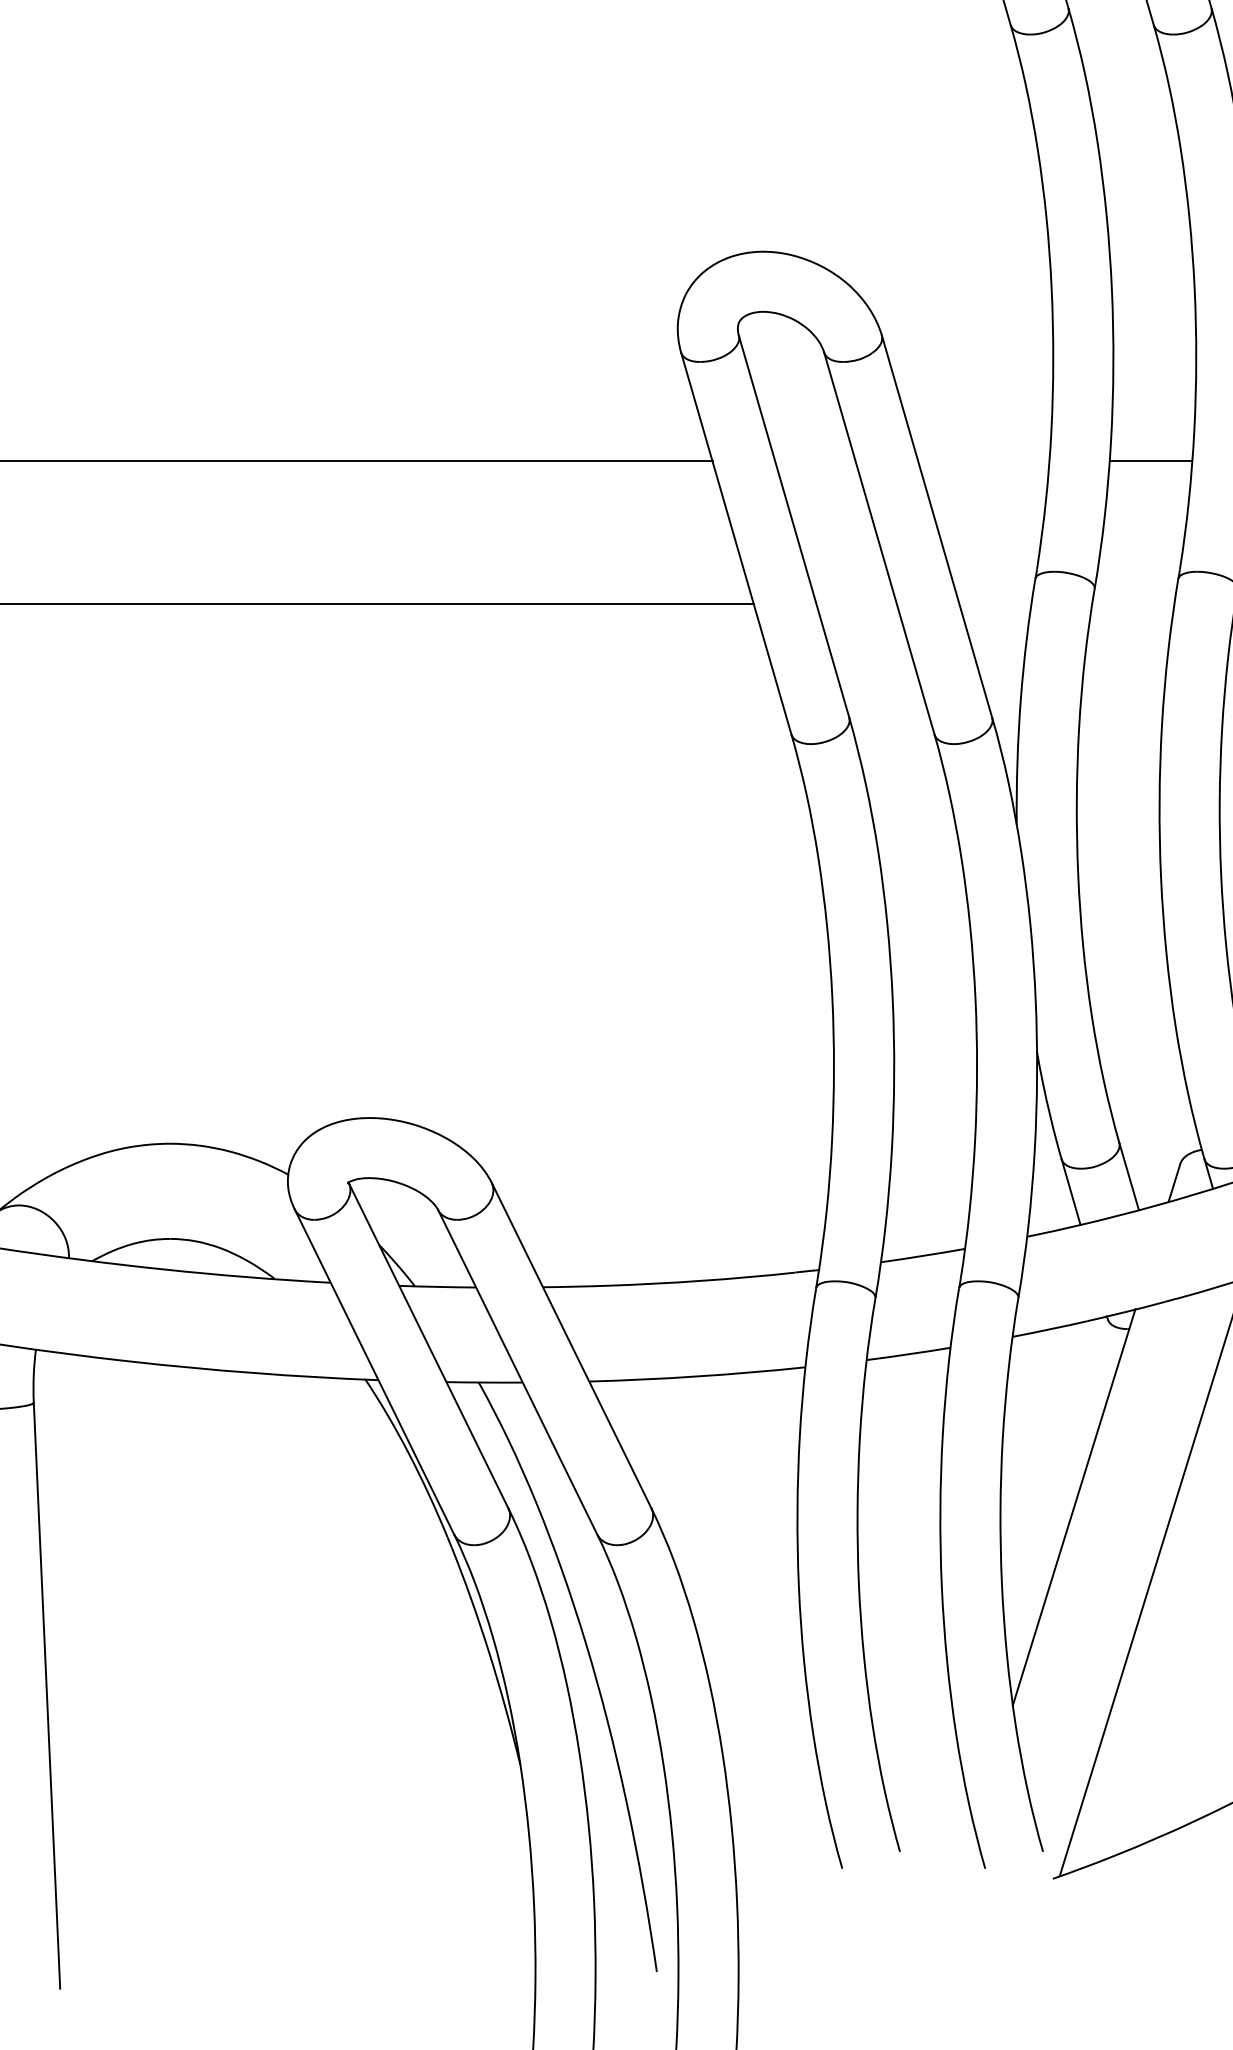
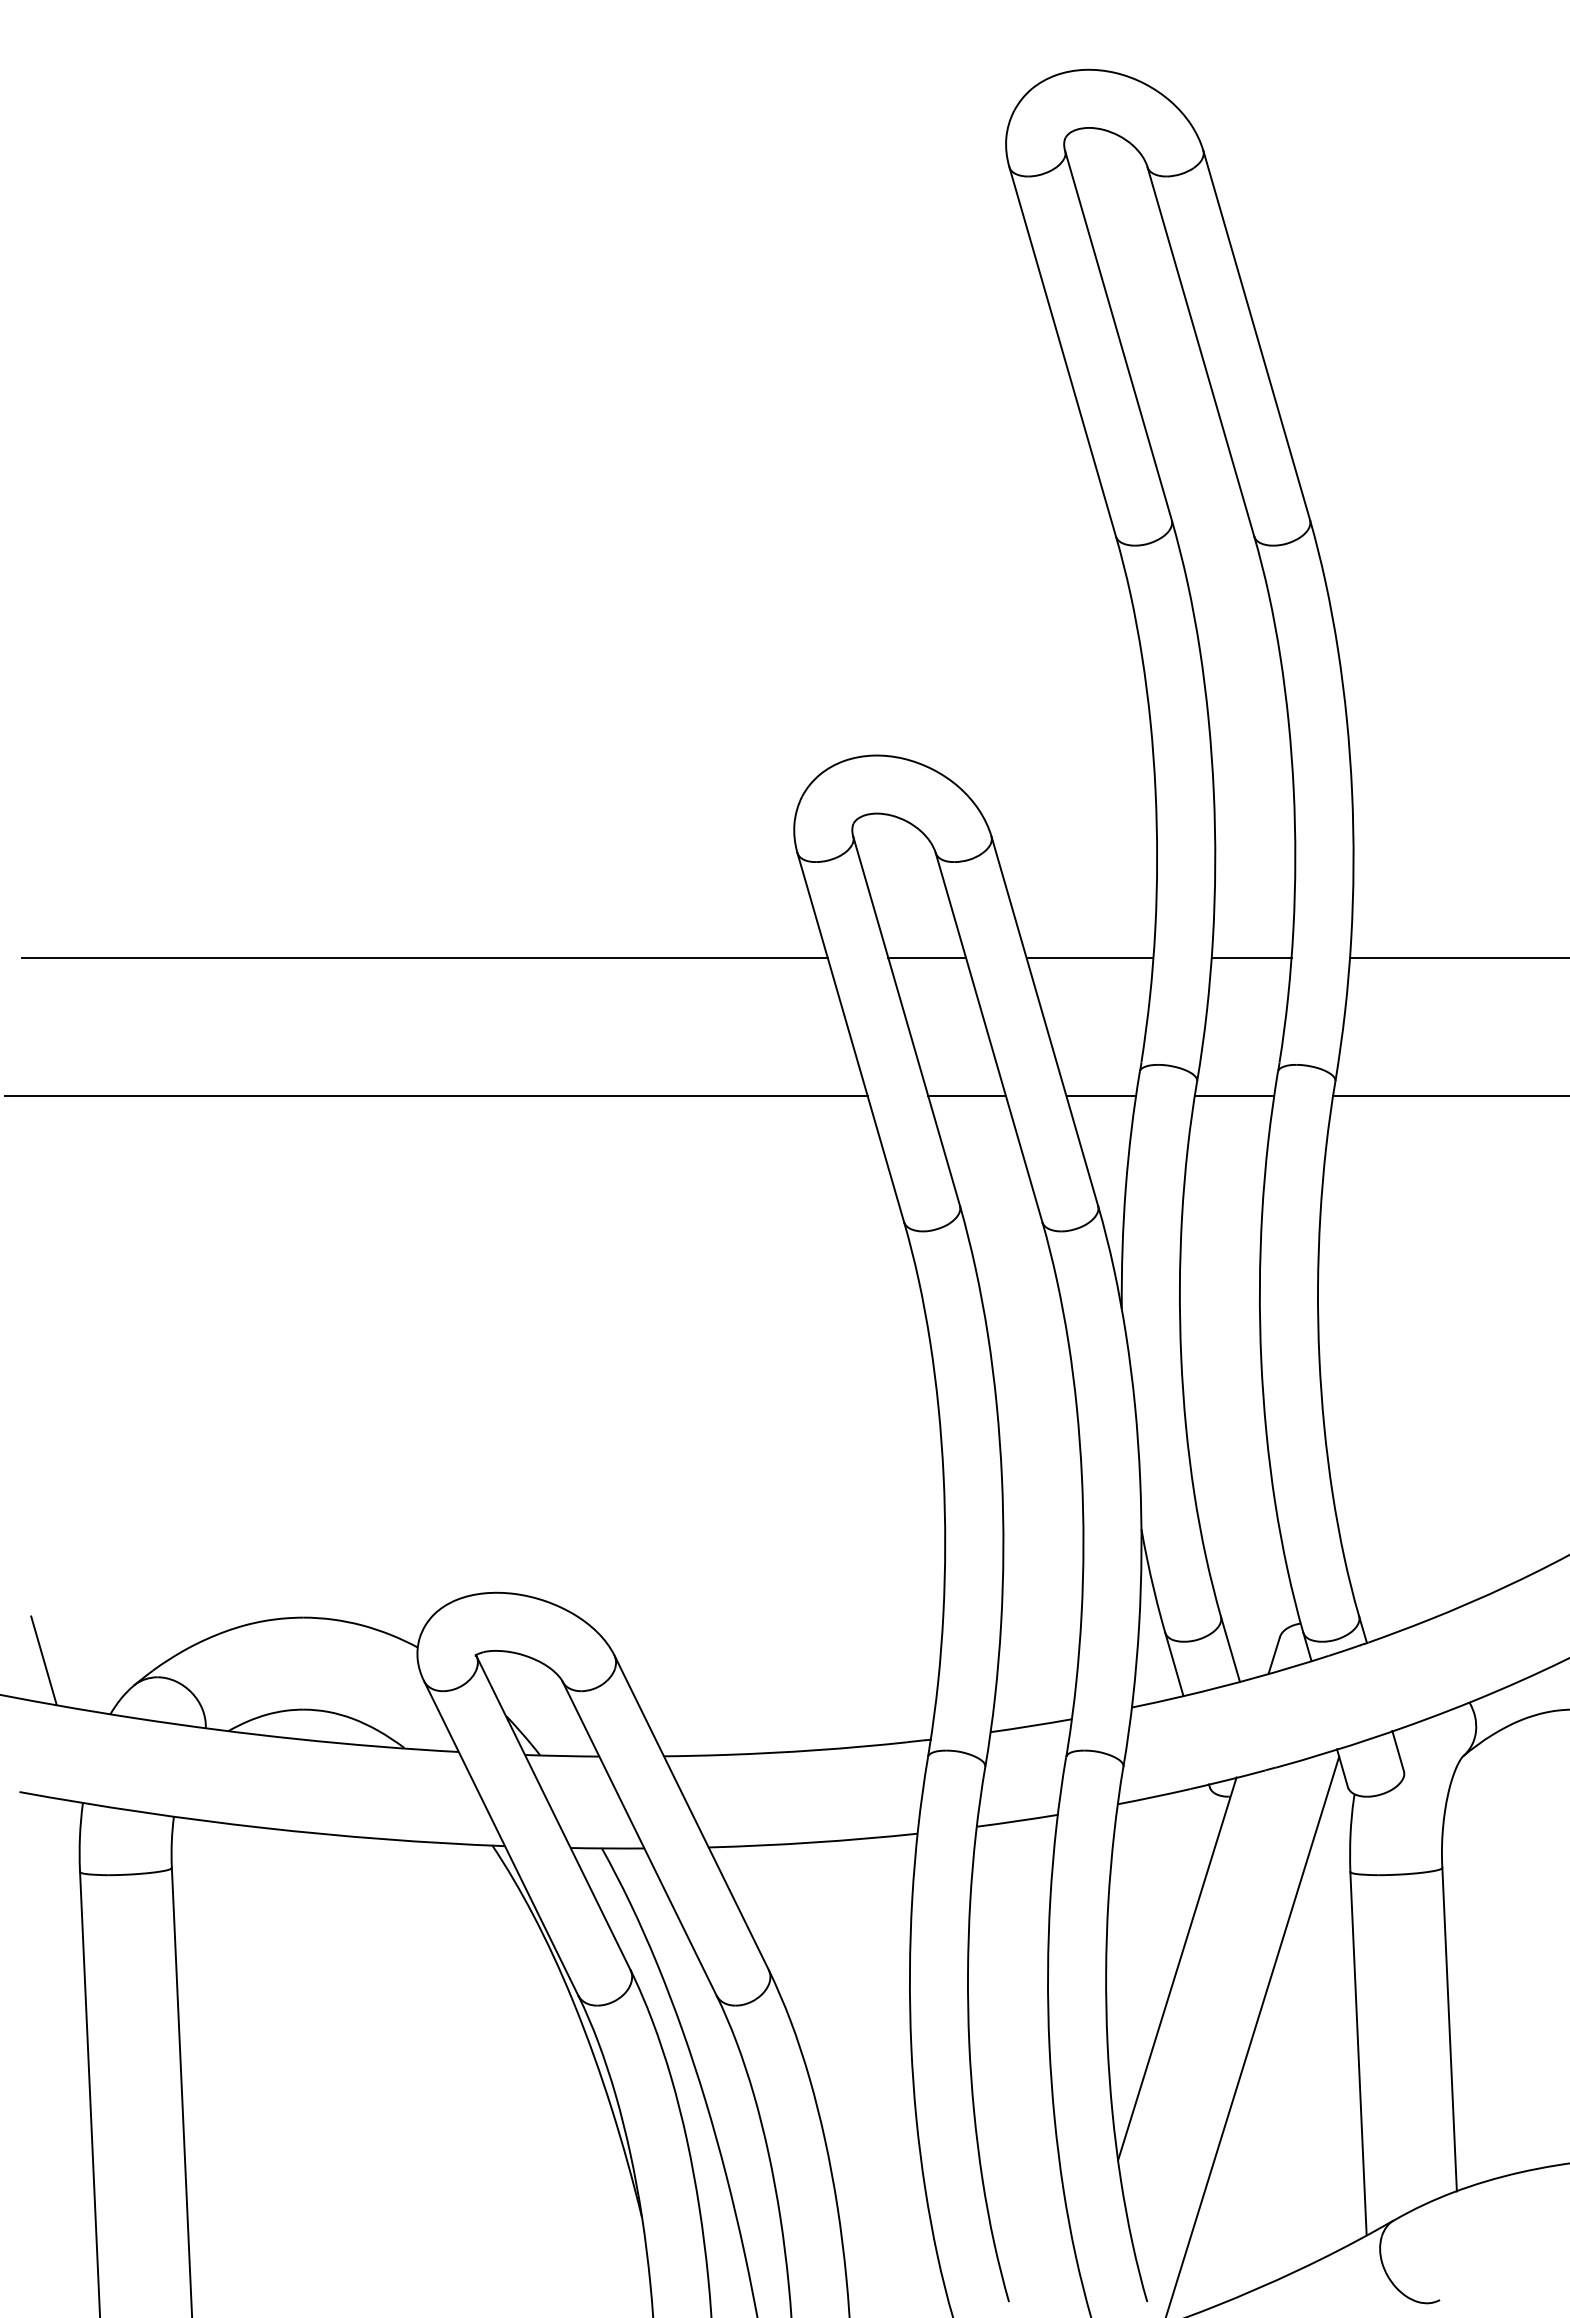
line: (815, 461) -> (927, 958), added
line: (983, 461) -> (1089, 958), added
line: (856, 604) -> (966, 1096), added
line: (995, 604) -> (1101, 1096), added
line: (1133, 604) -> (1234, 1096), added

